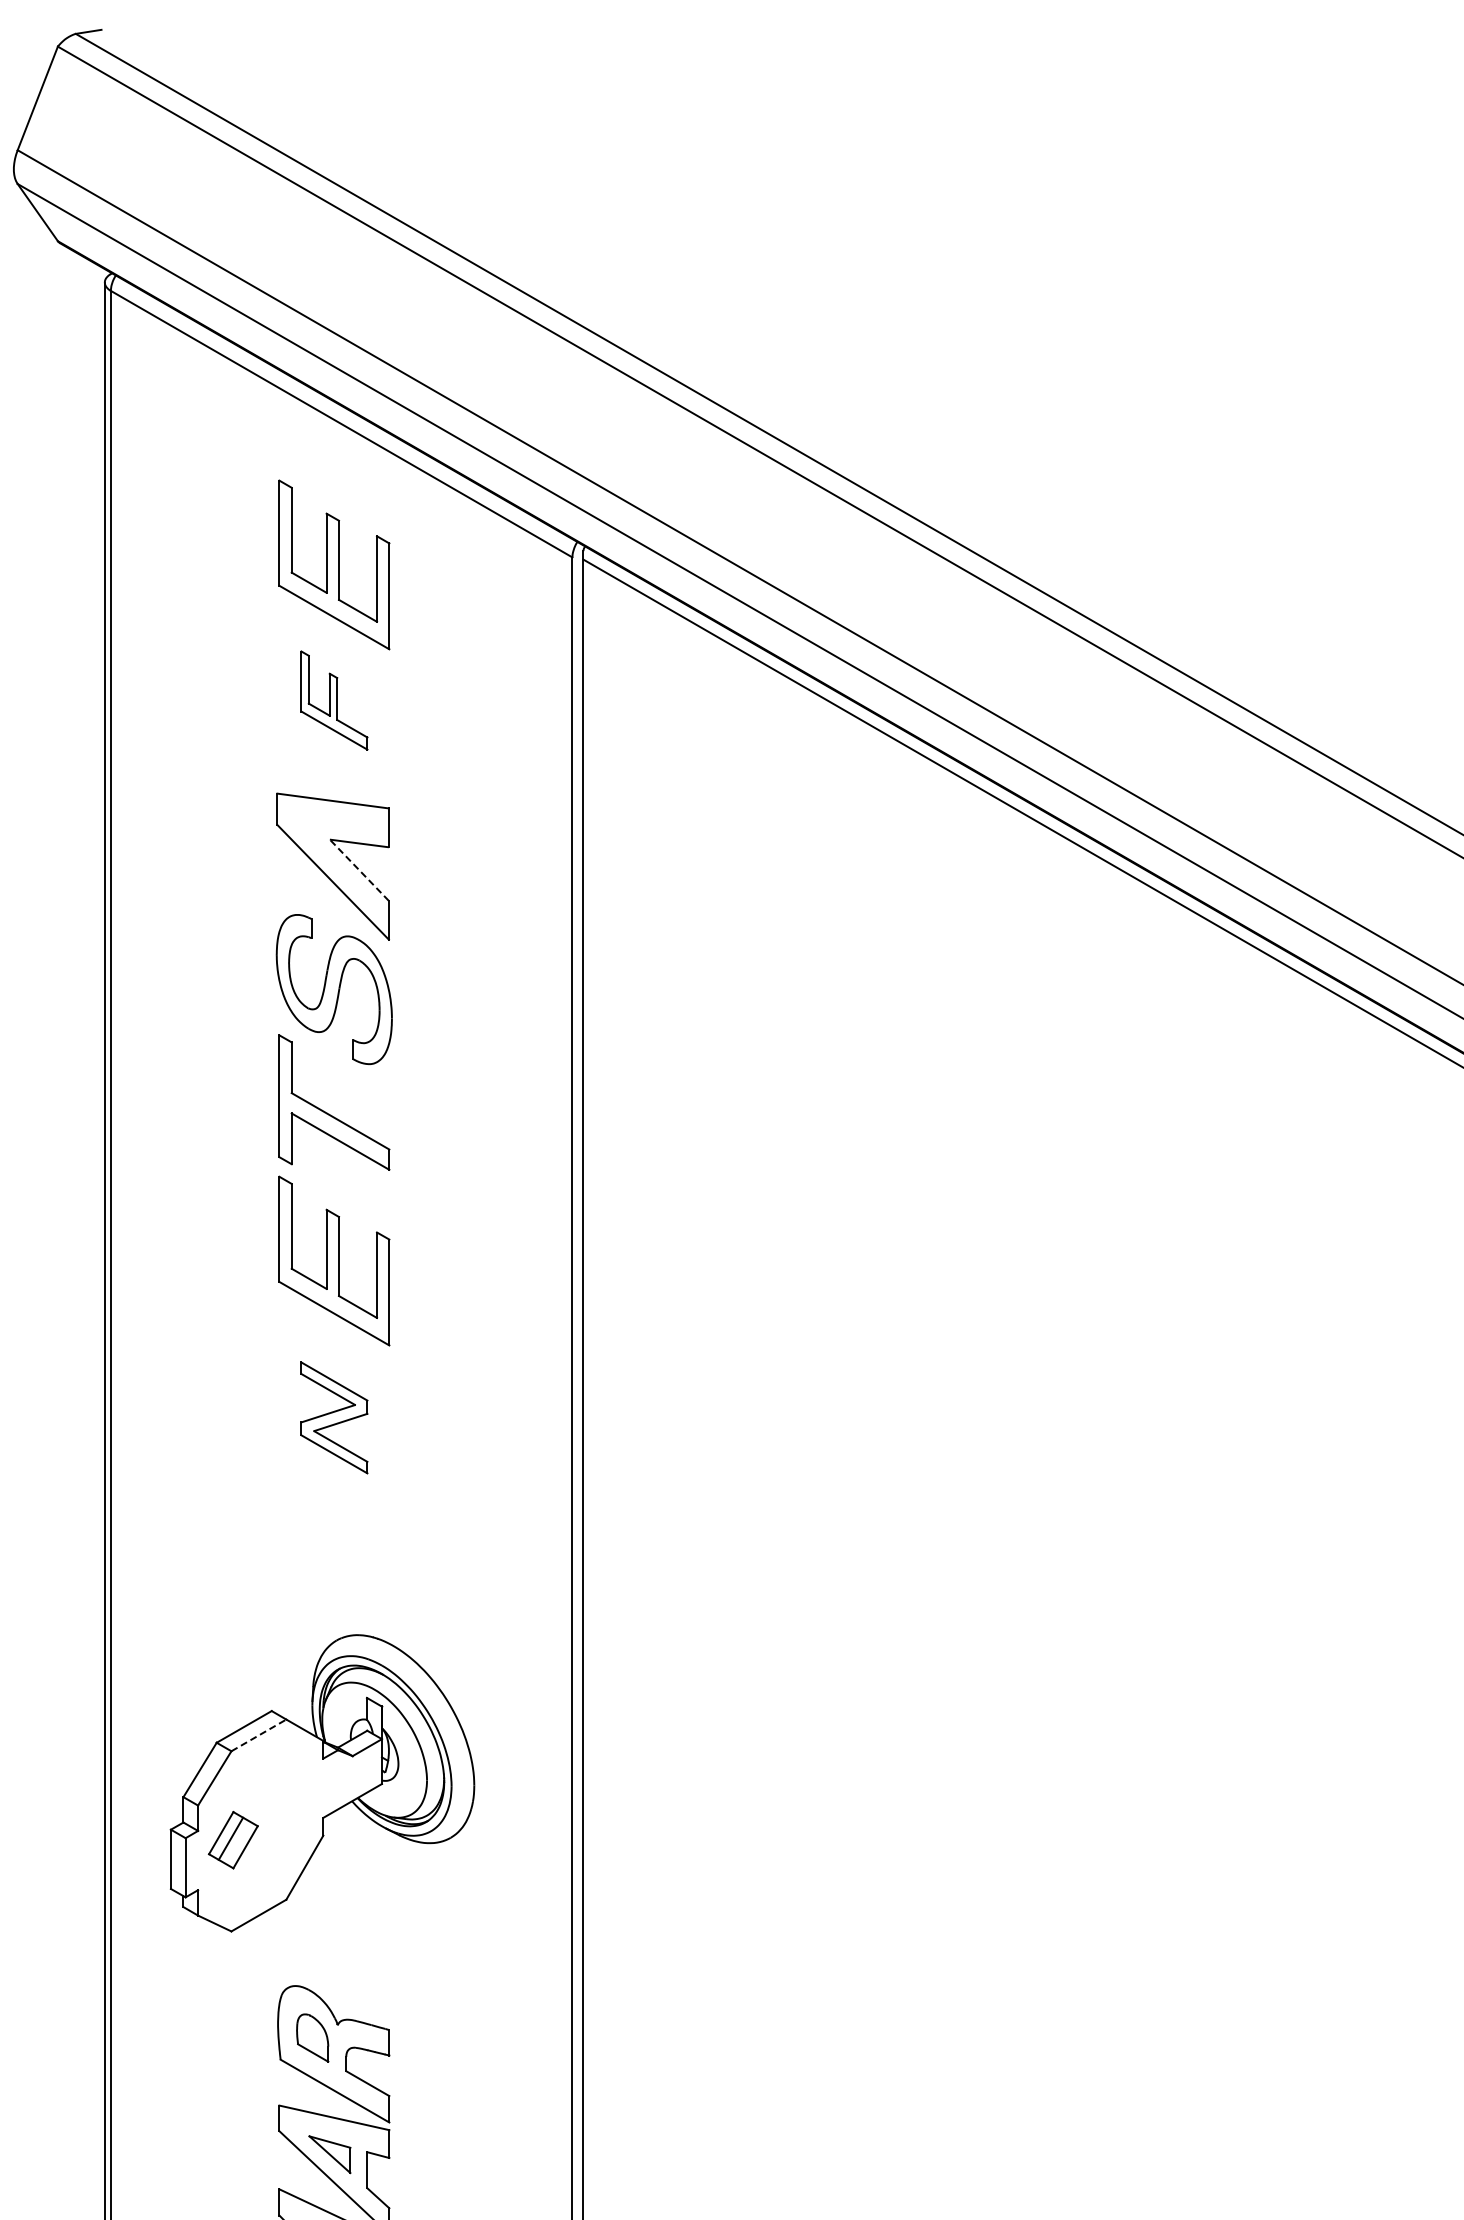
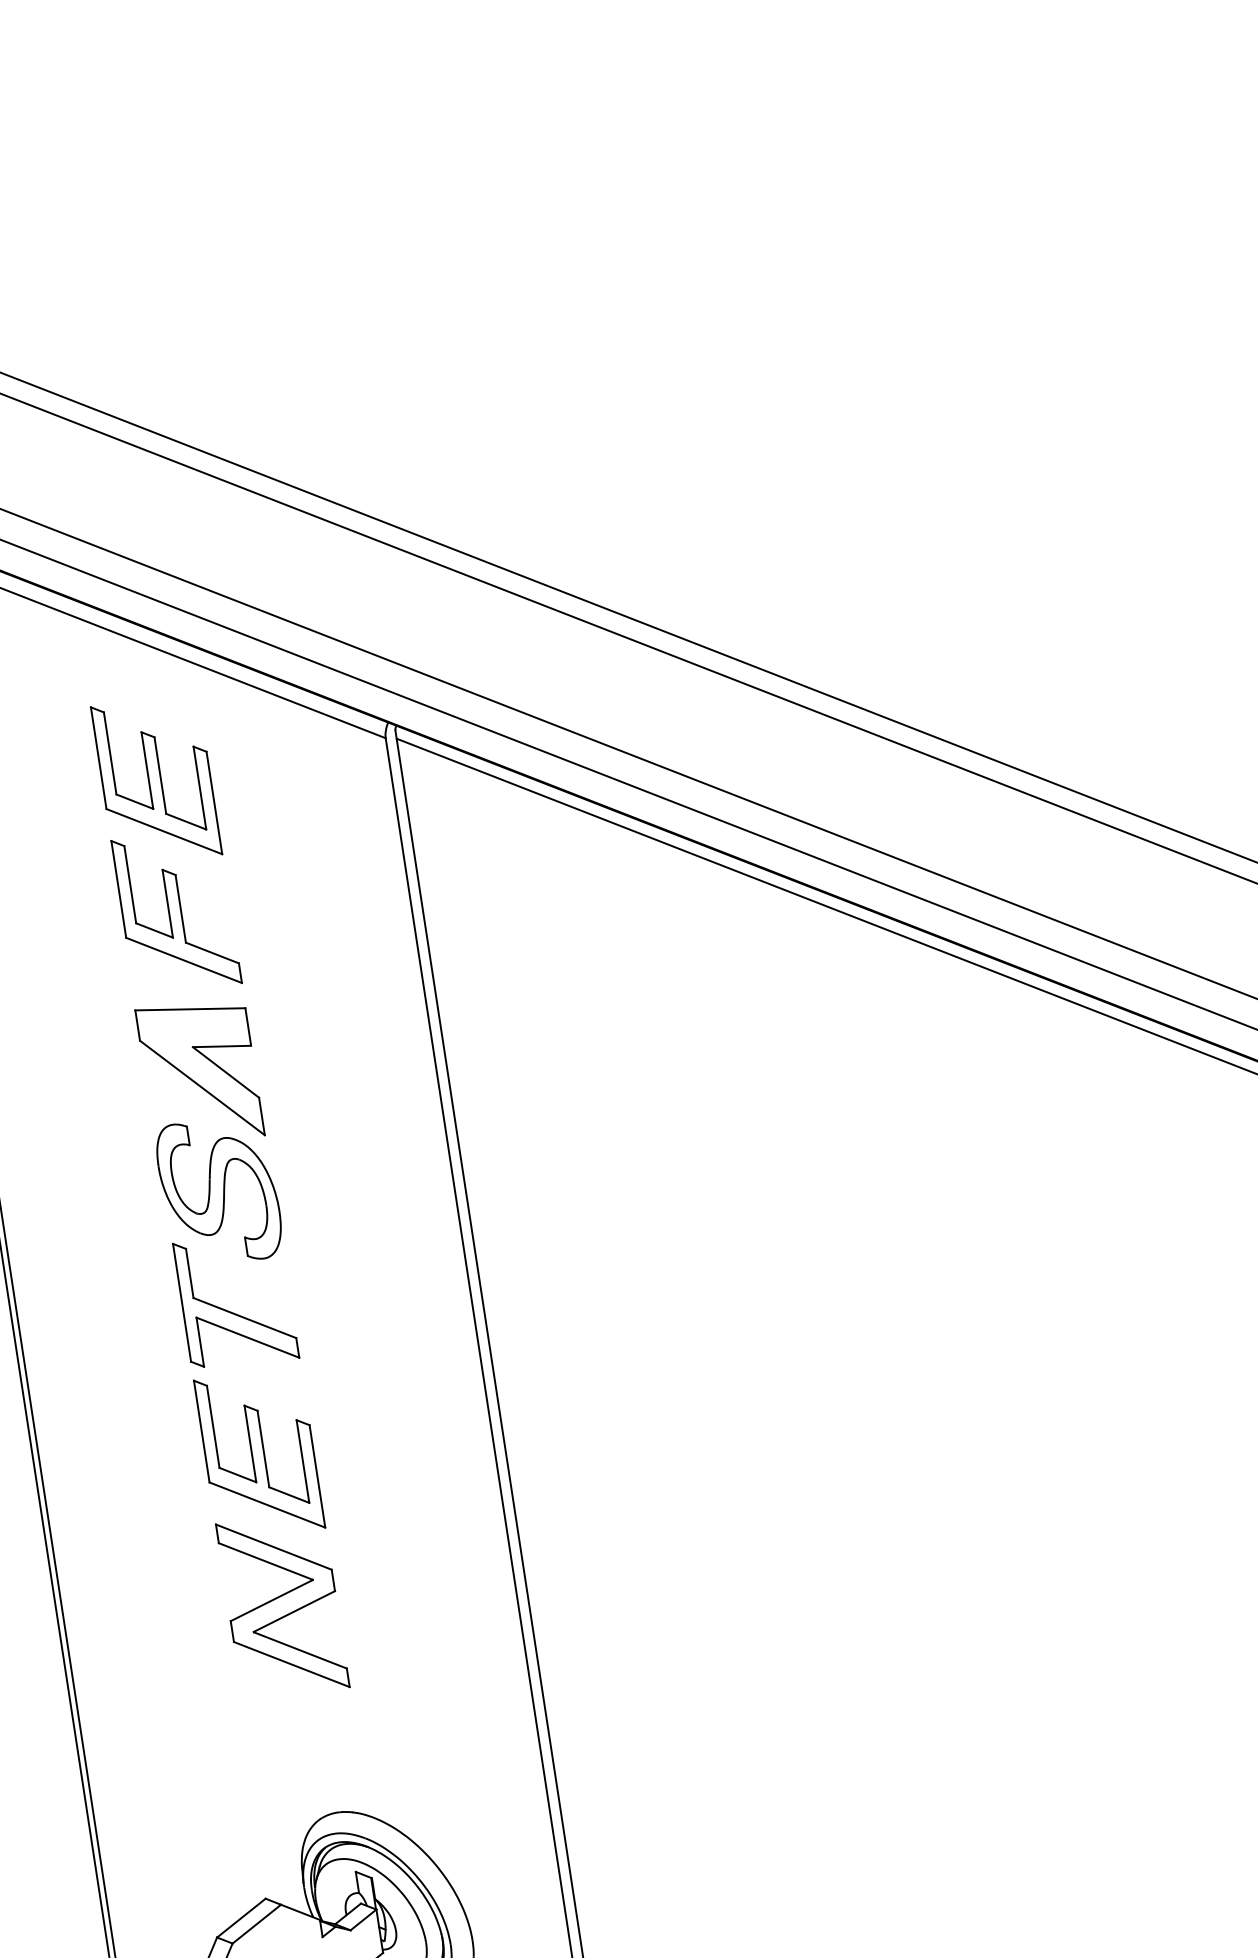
part: (334, 700) -> (176, 911), size x1.67
line: (359, 870) -> (226, 1072), dashed -> solid
part: (334, 1417) -> (282, 1605), size x1.67
line: (258, 1735) -> (256, 1924), dashed -> solid

